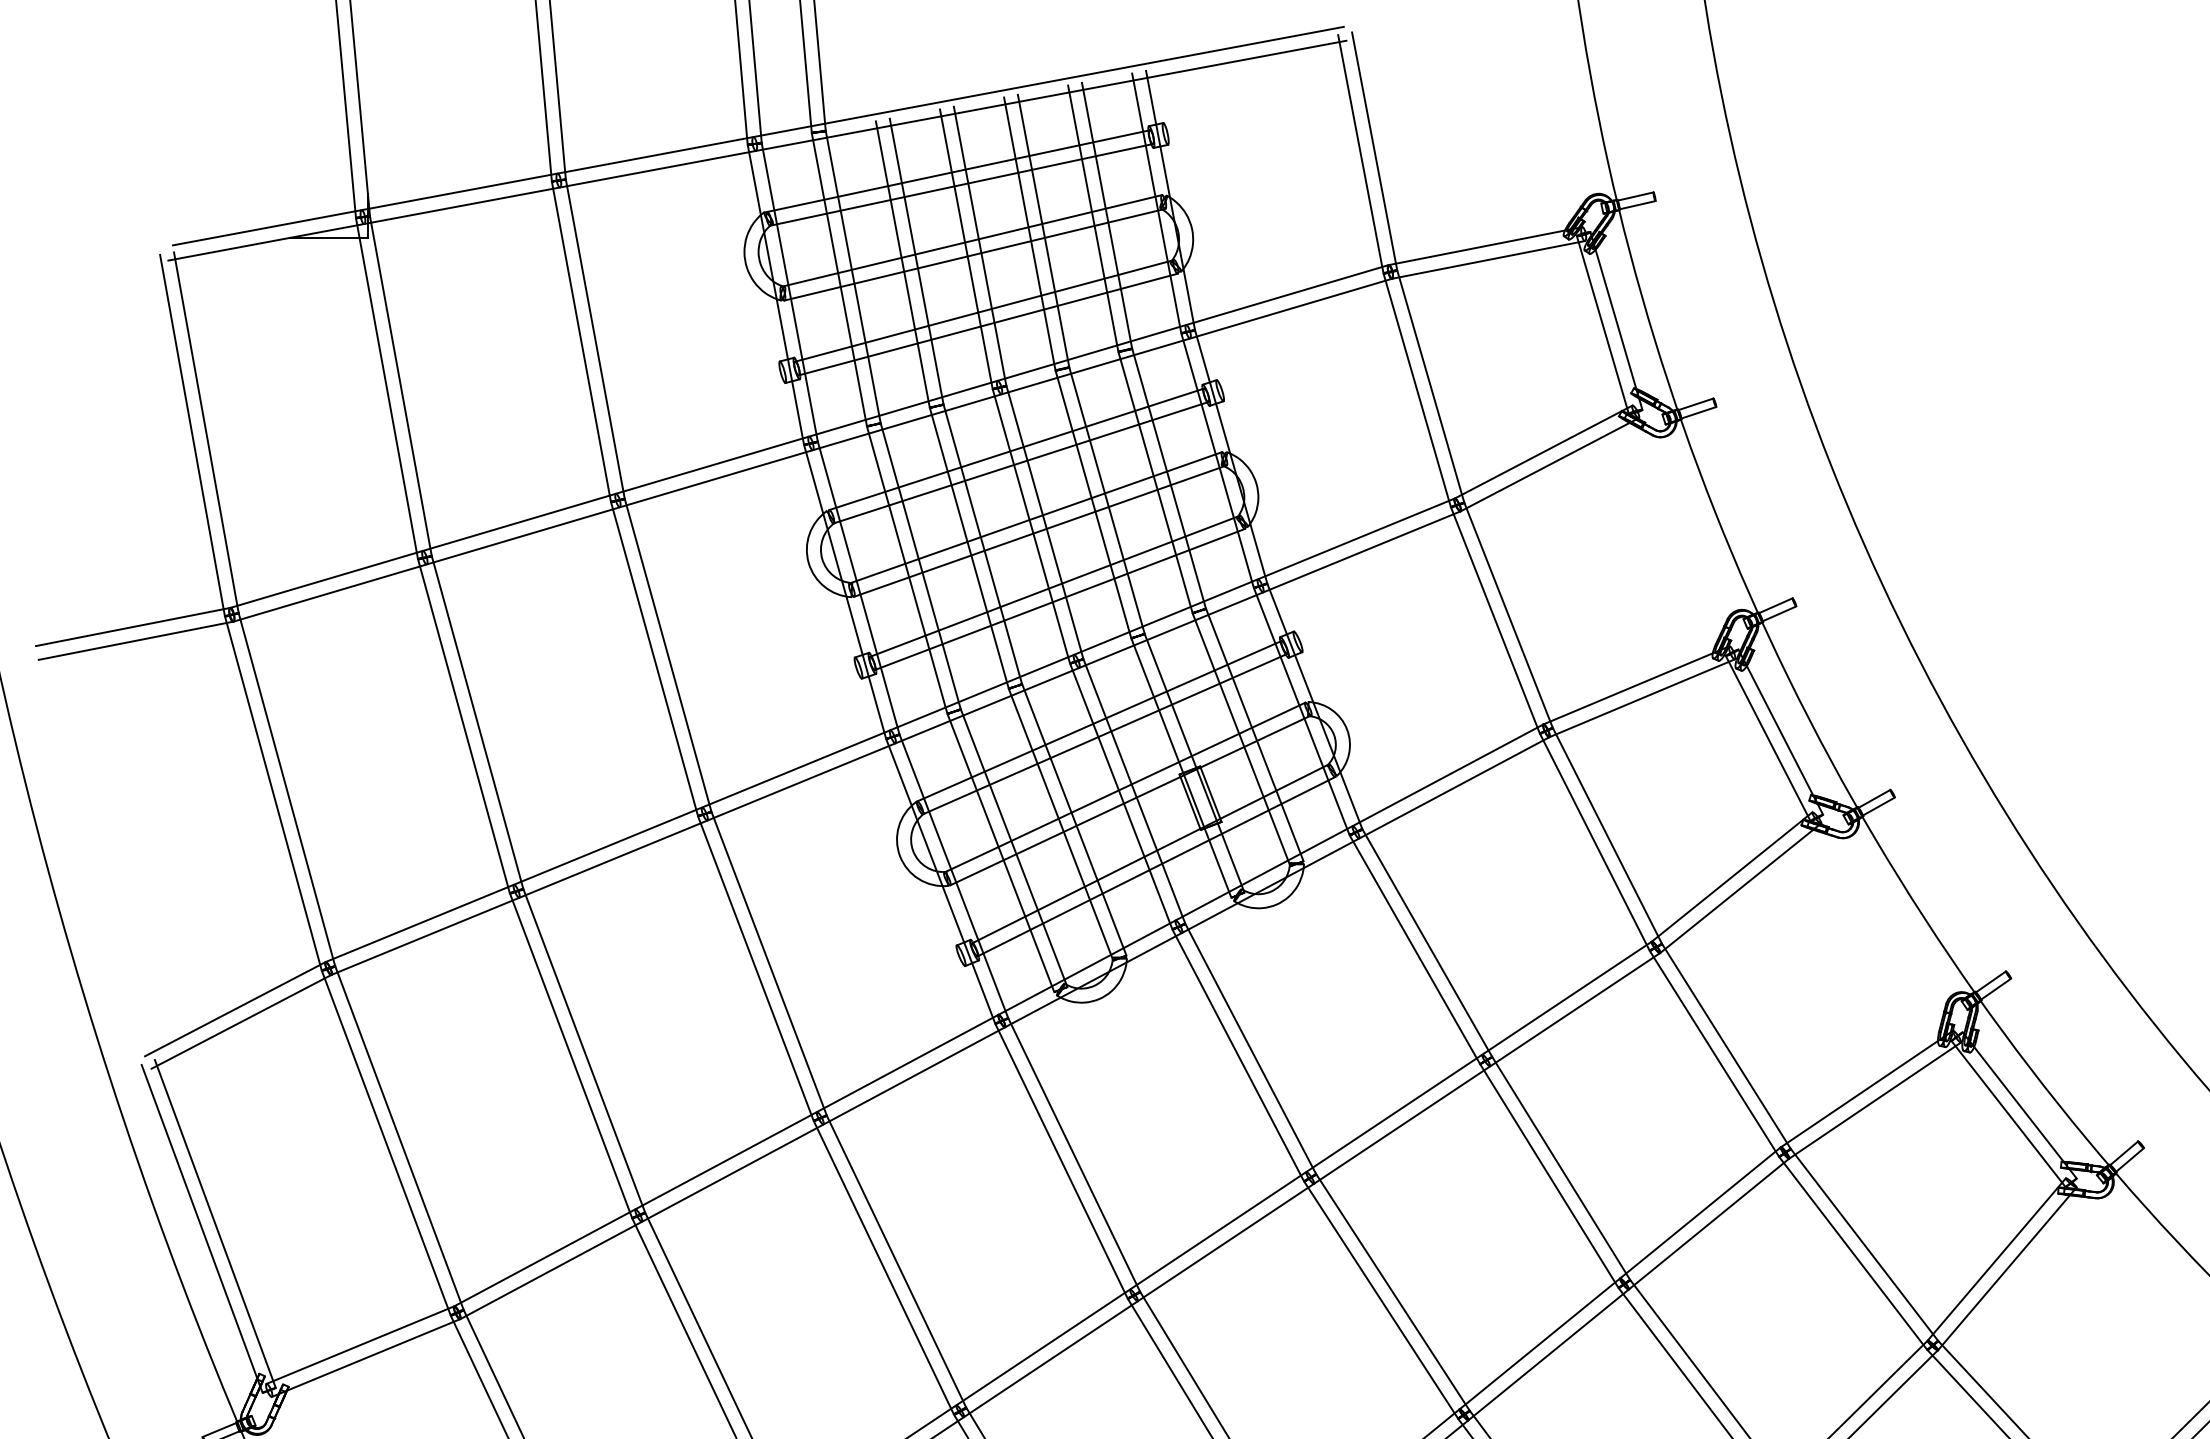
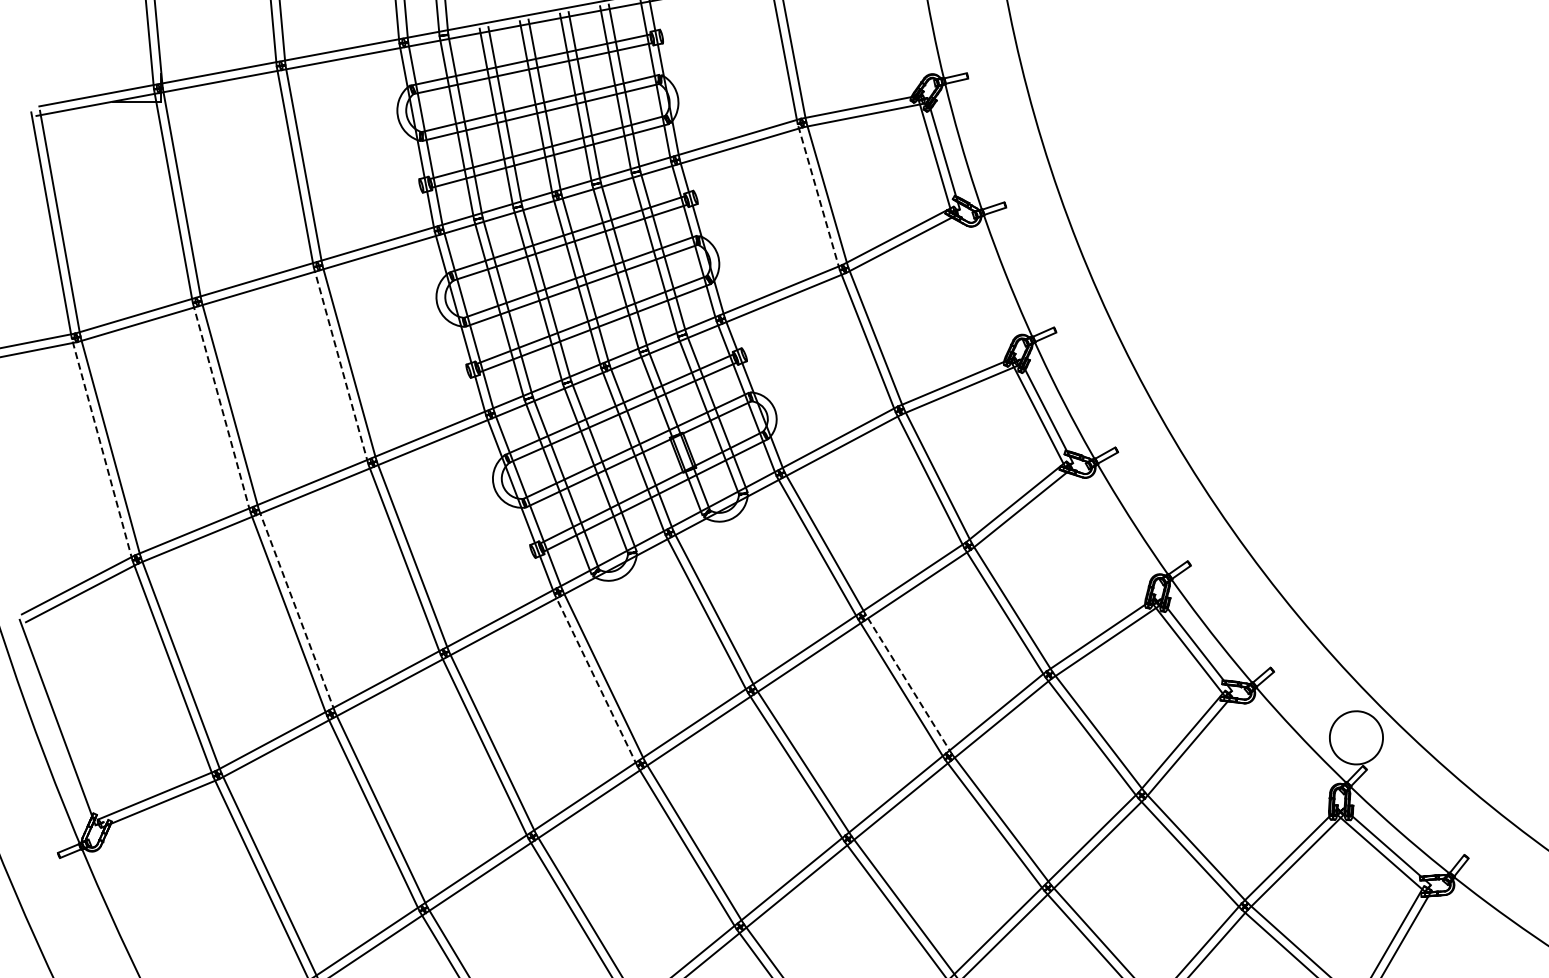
line: (1416, 390) -> (818, 197), solid -> dashed
line: (655, 658) -> (341, 365), solid -> dashed
line: (463, 727) -> (221, 408), solid -> dashed
line: (273, 793) -> (102, 449), solid -> dashed
line: (585, 1051) -> (297, 611), solid -> dashed
line: (1060, 1160) -> (595, 679), solid -> dashed
line: (1560, 1168) -> (908, 684), solid -> dashed
line: (214, 1224) -> (65, 719), removed

